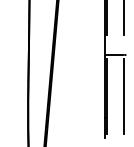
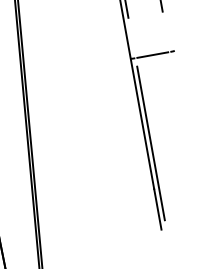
line: (124, 96) -> (186, 137), removed

